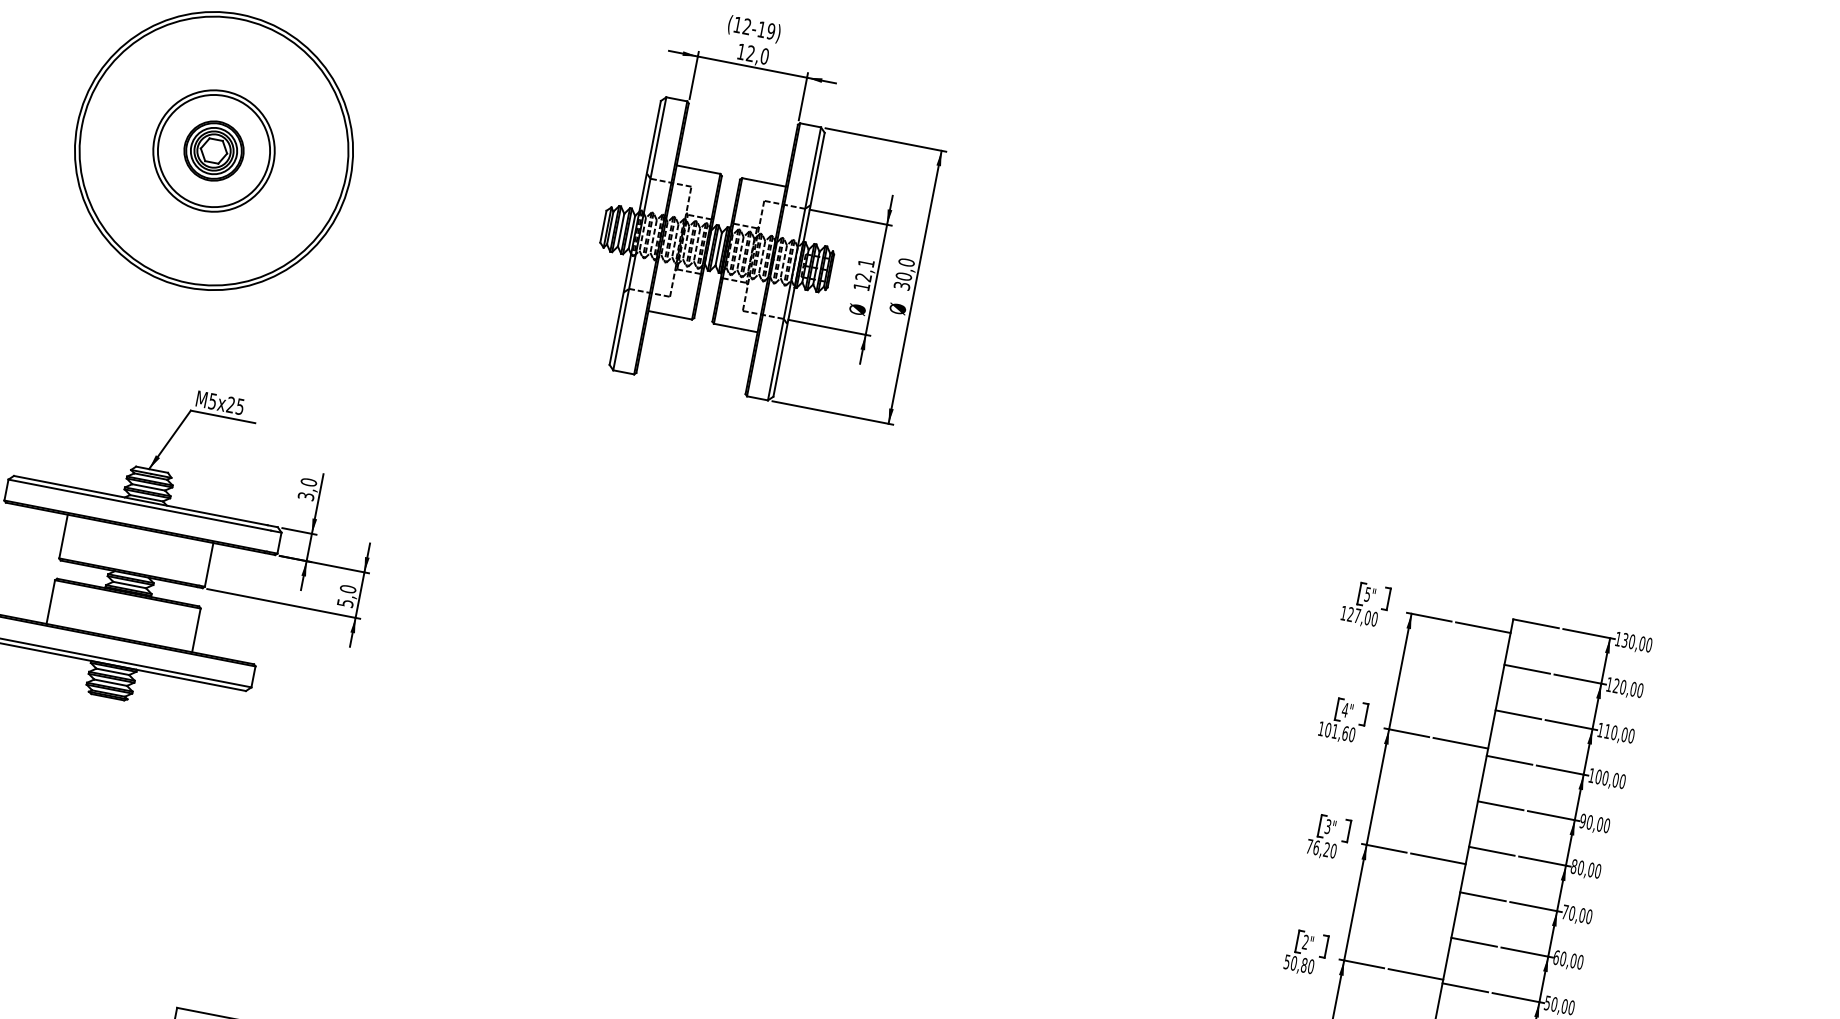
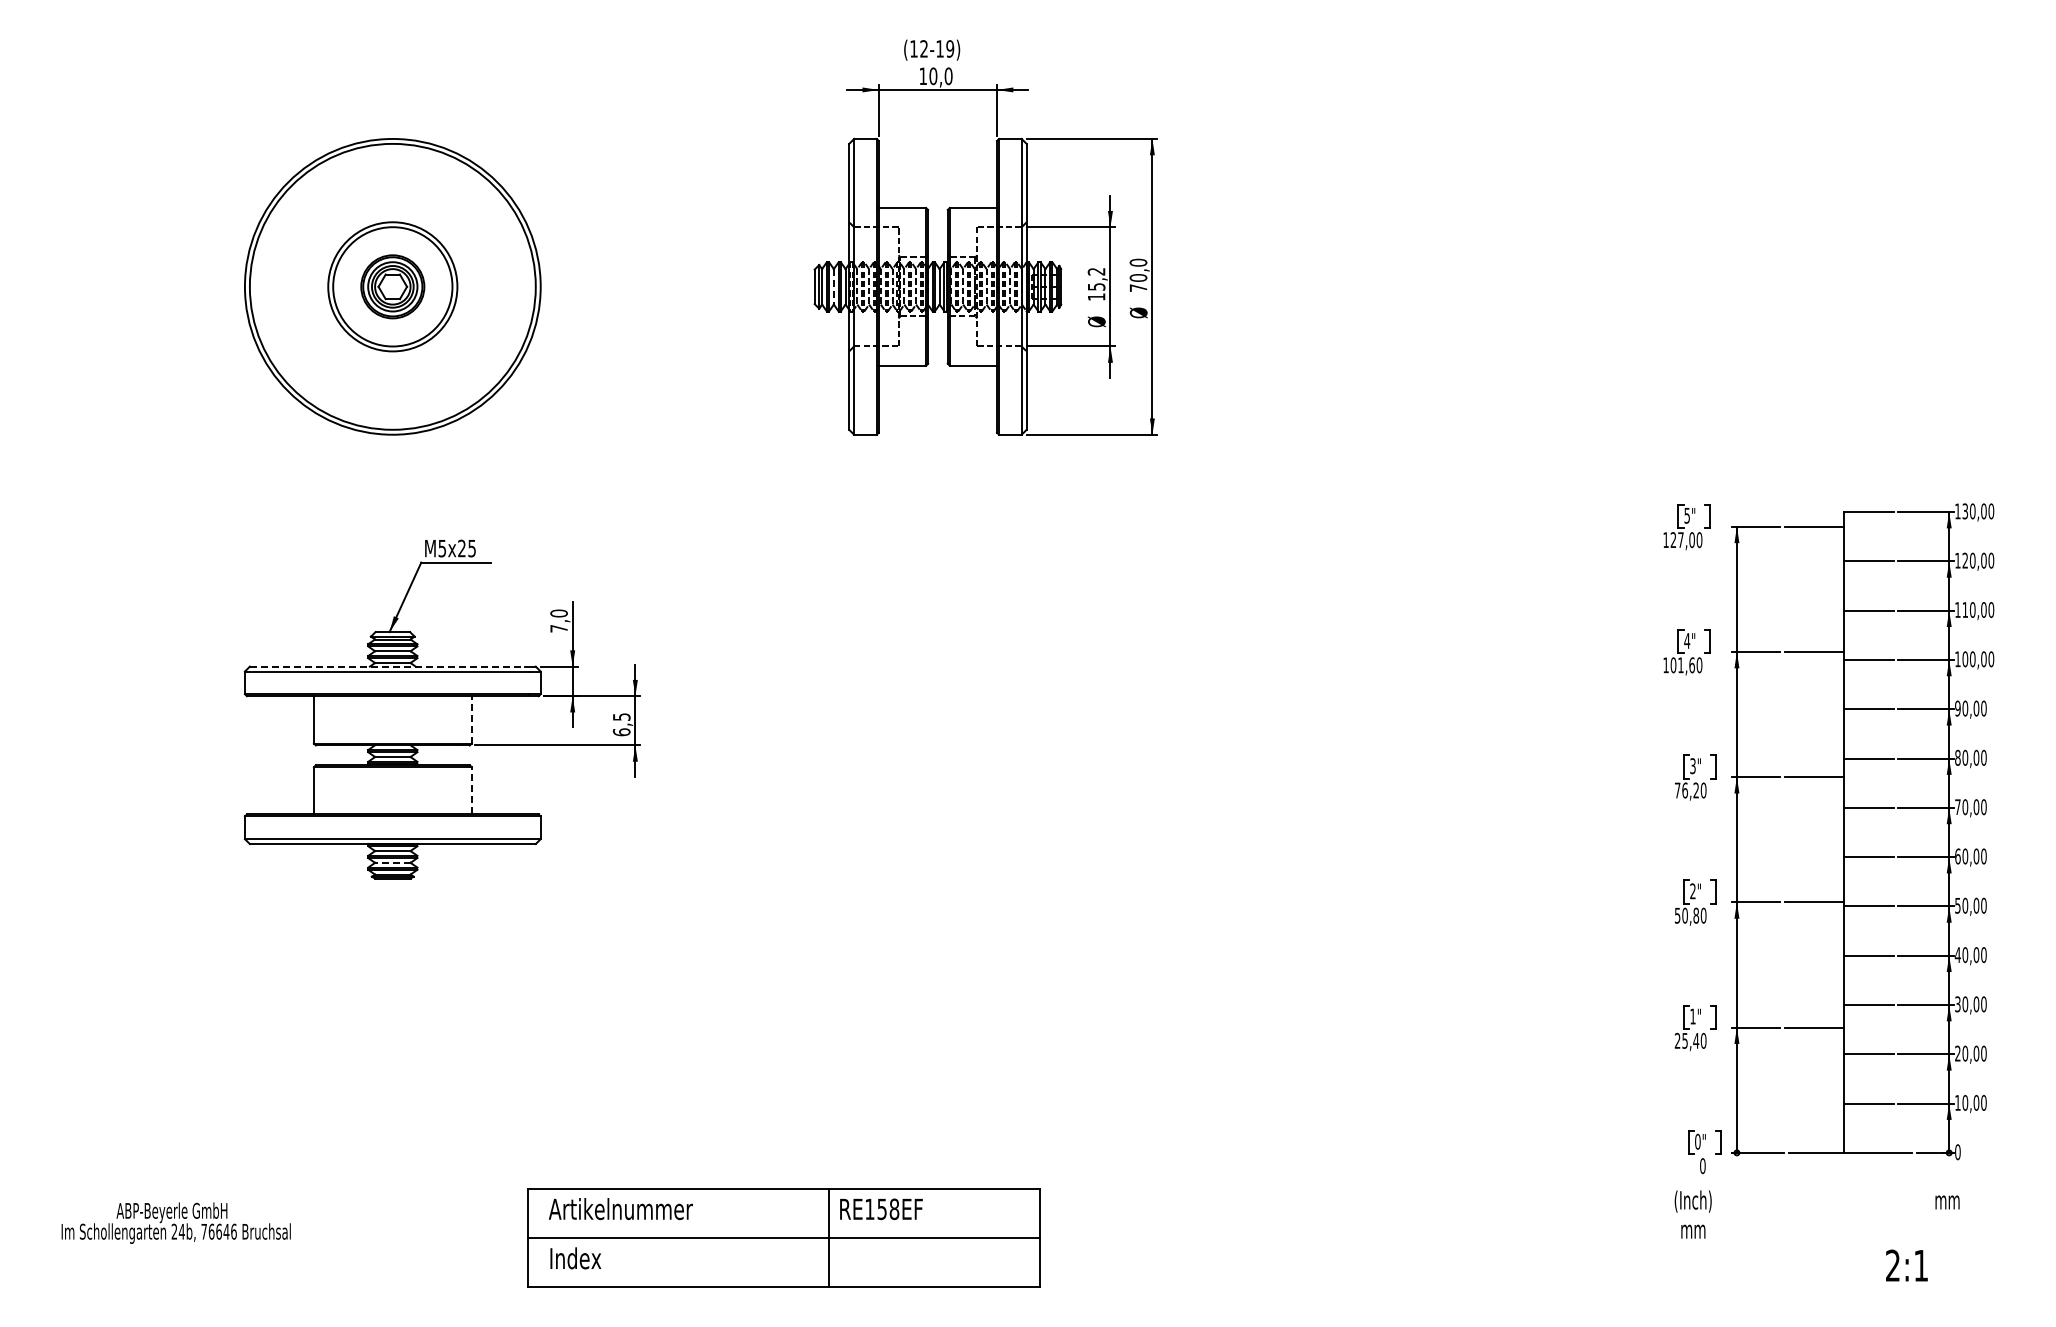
text: (750, 53) -> (933, 76), 12,0 -> 10,0
line: (620, 229) -> (833, 286), solid -> dashed
text: (864, 270) -> (1096, 279), 12,1 -> 15,2
text: (902, 285) -> (1138, 287), 30,0 -> 70,0
text: (305, 496) -> (558, 628), 3,0 -> 7,0
line: (140, 500) -> (387, 666), solid -> dashed
line: (209, 564) -> (471, 719), solid -> dashed
text: (346, 596) -> (621, 724), 5,0 -> 6,5
line: (196, 630) -> (471, 790), solid -> dashed
line: (110, 682) -> (392, 862), solid -> dashed

